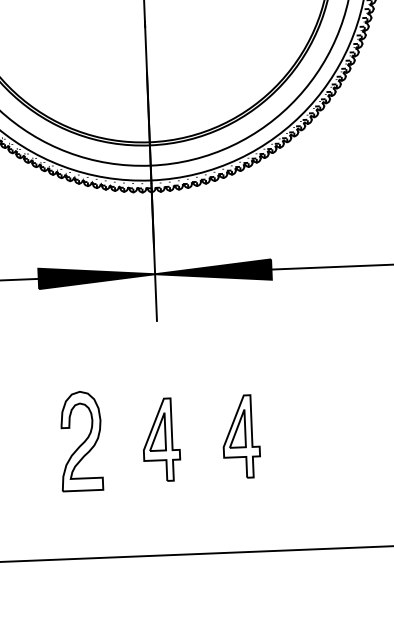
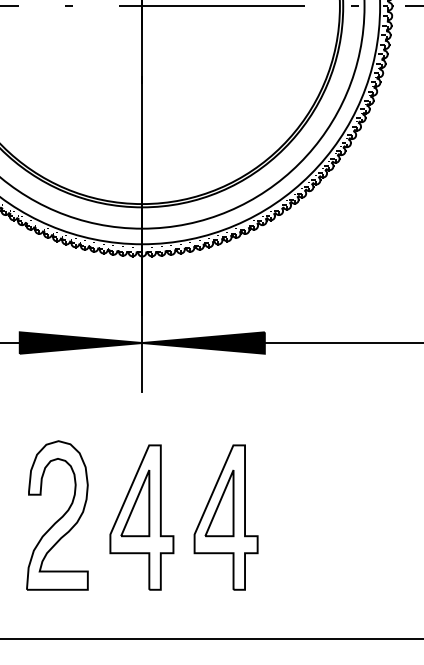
part: (240, 436) -> (225, 517), size x1.67
part: (160, 439) -> (141, 517), size x1.67
part: (81, 441) -> (57, 515), size x1.43

